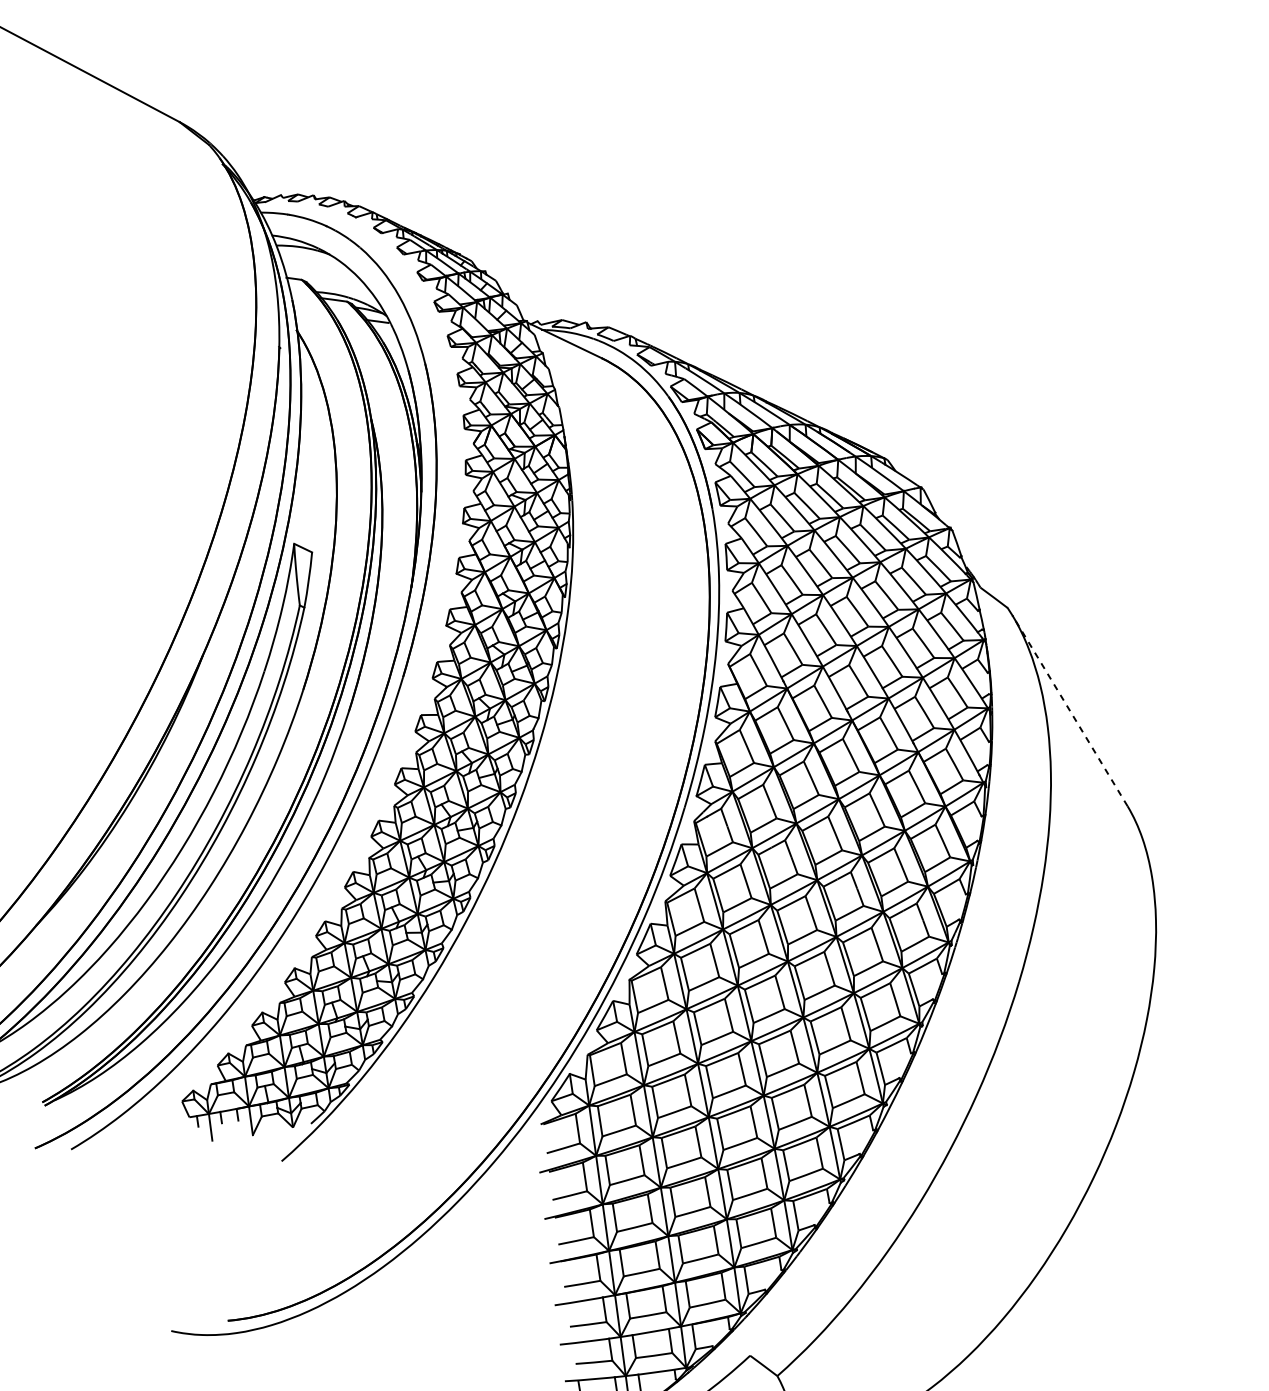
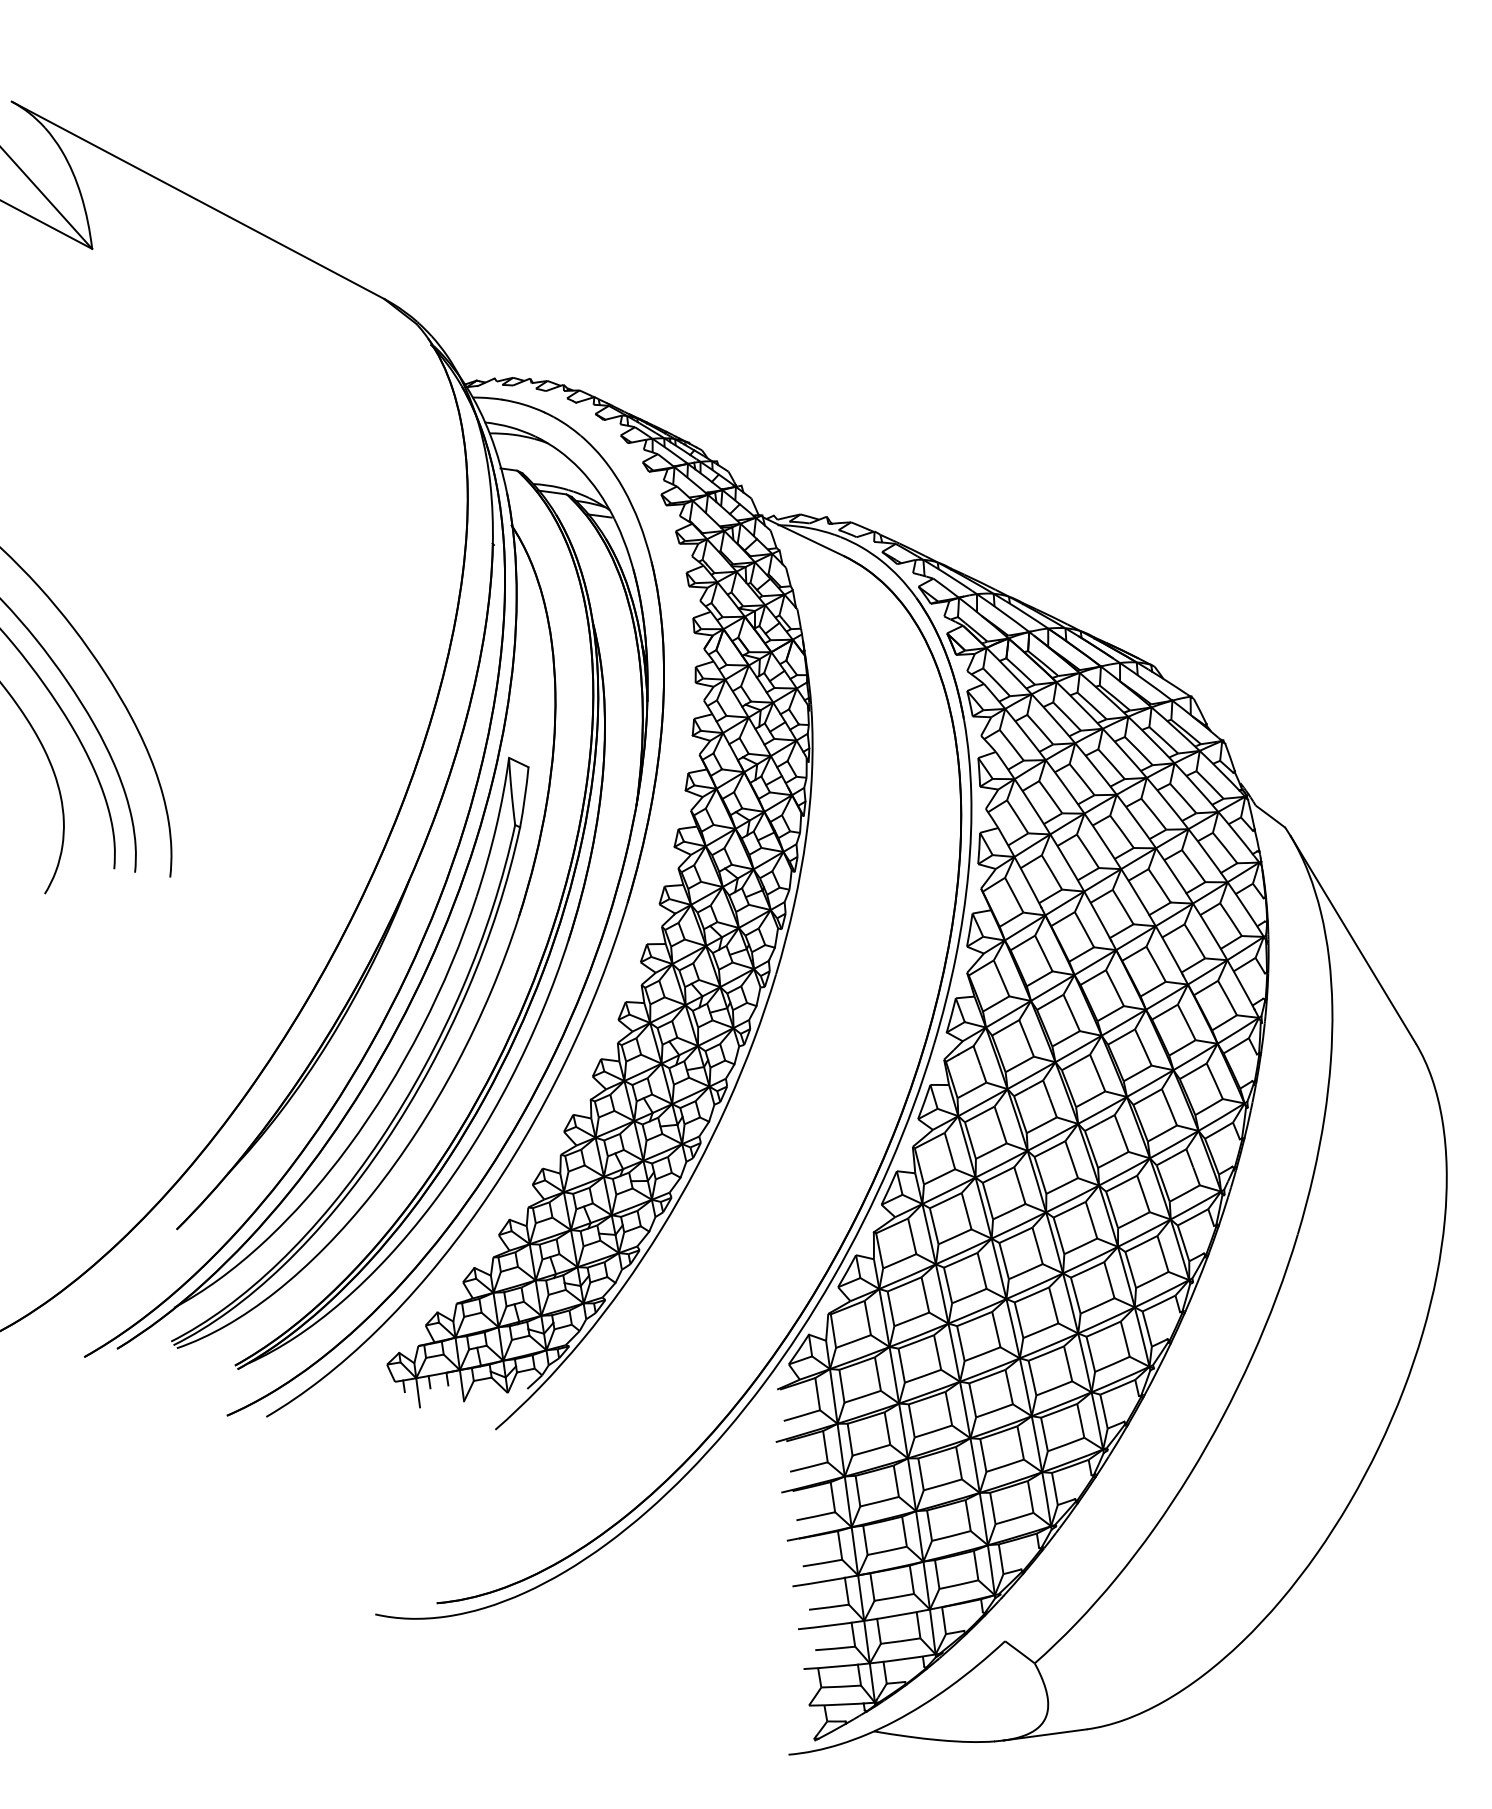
line: (1069, 710) -> (1352, 939), dashed -> solid

